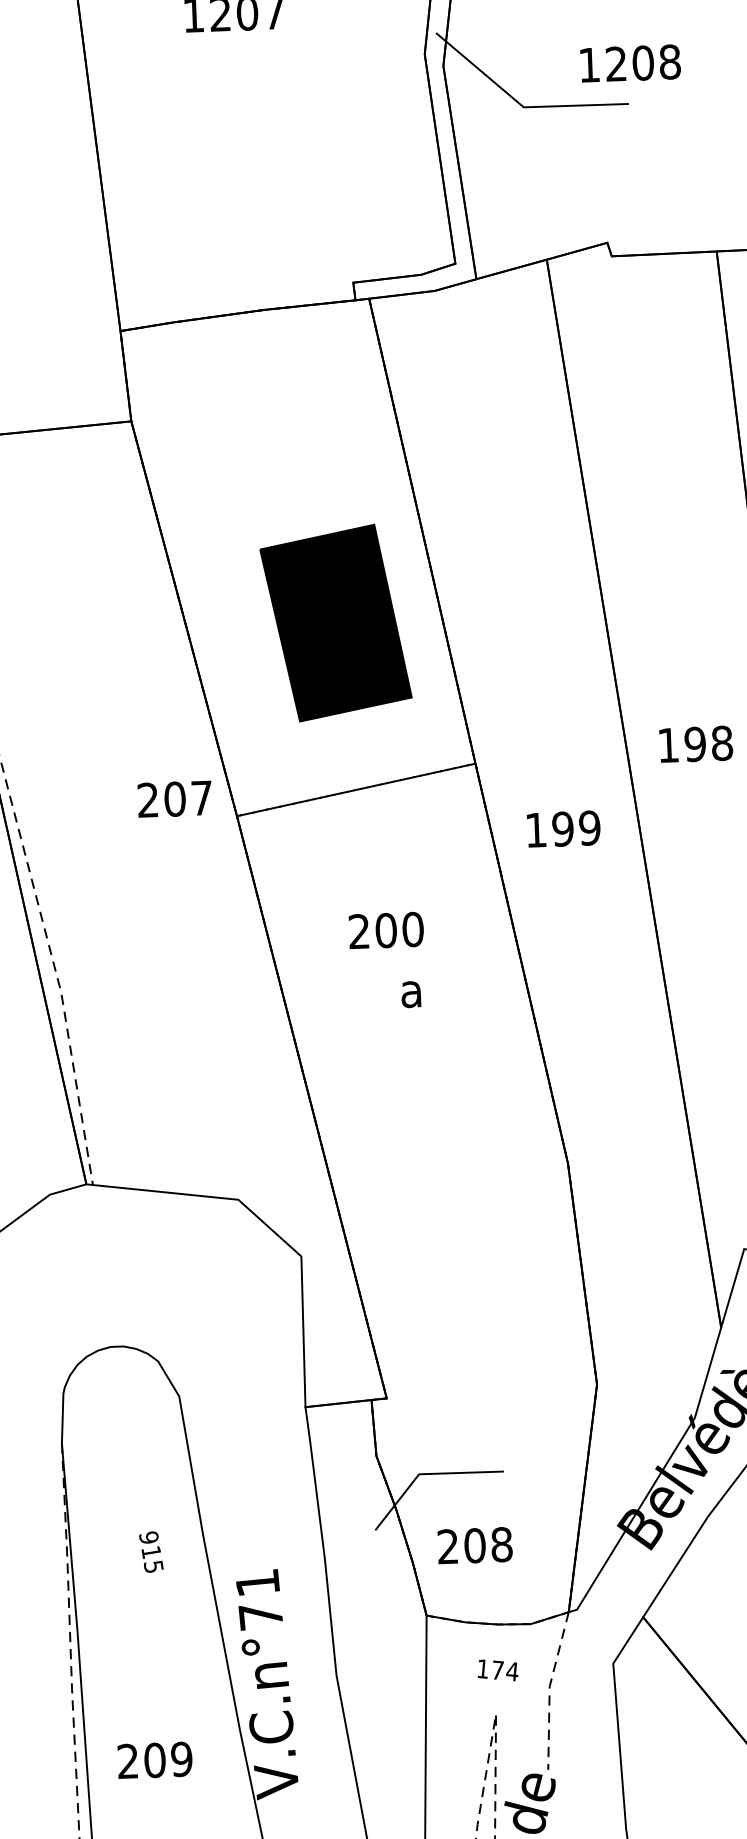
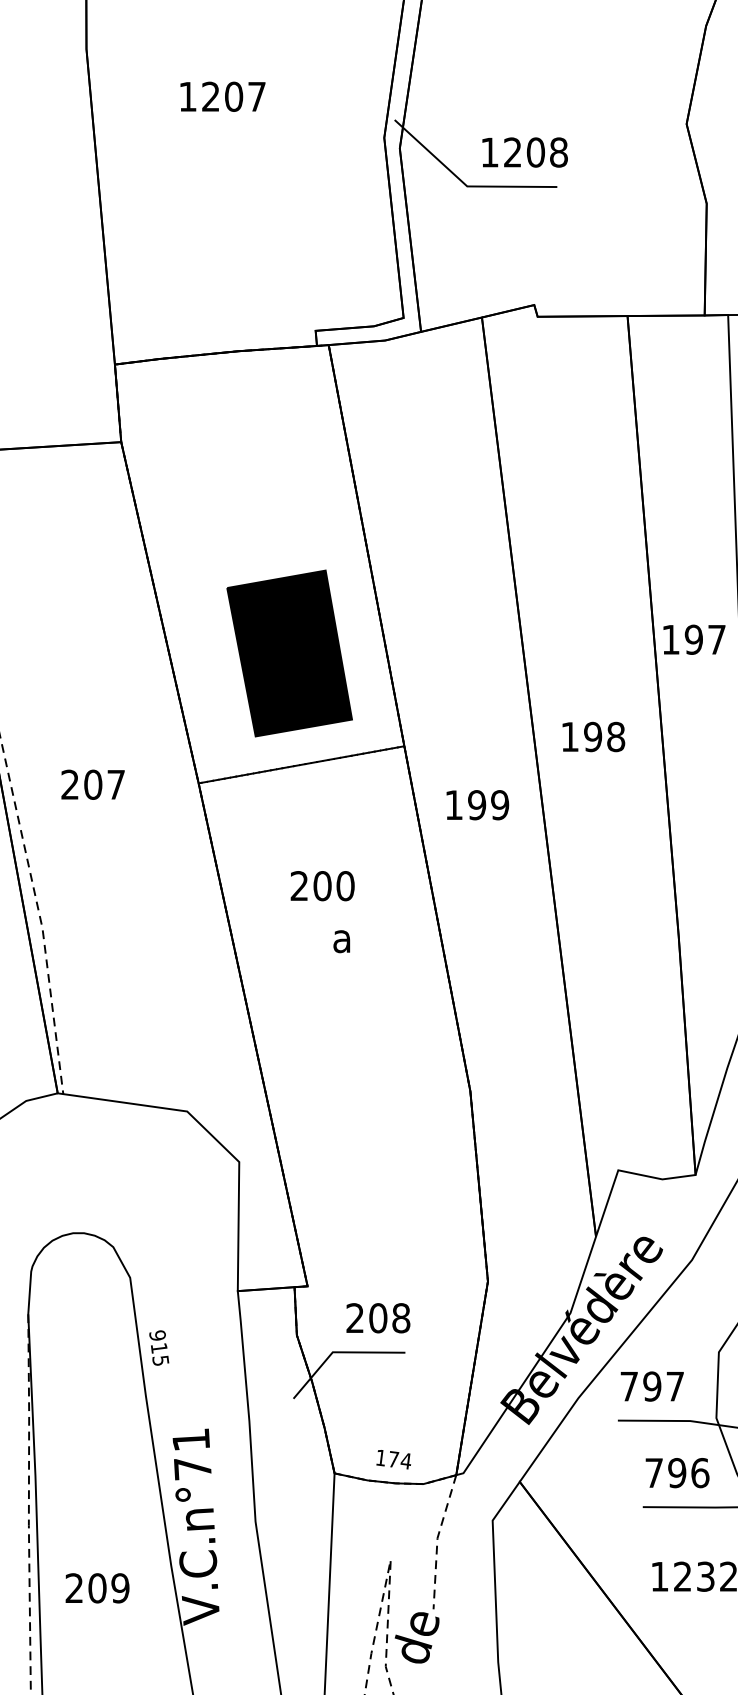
text: (629, 63) -> (524, 152), moved
part: (335, 623) -> (289, 653), moved
text: (174, 798) -> (92, 784), moved
text: (475, 1546) -> (378, 1318), moved
text: (151, 1551) -> (159, 1347), moved
text: (497, 1670) -> (393, 1459), moved

